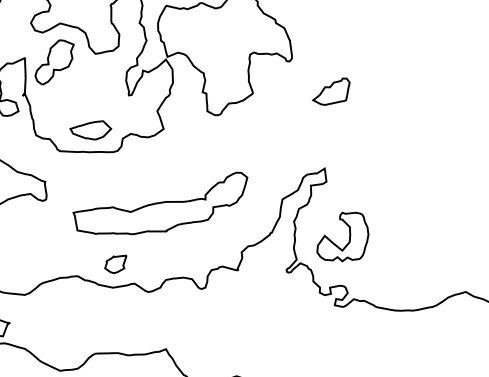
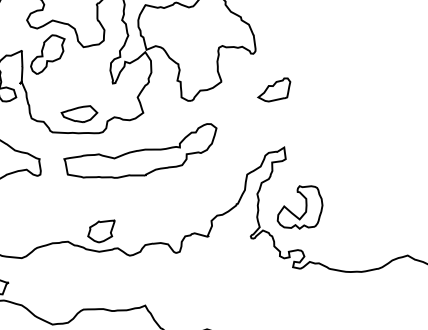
part: (330, 91) -> (273, 89), moved
part: (160, 203) -> (140, 150), moved
part: (115, 264) -> (101, 231), size x1.43

